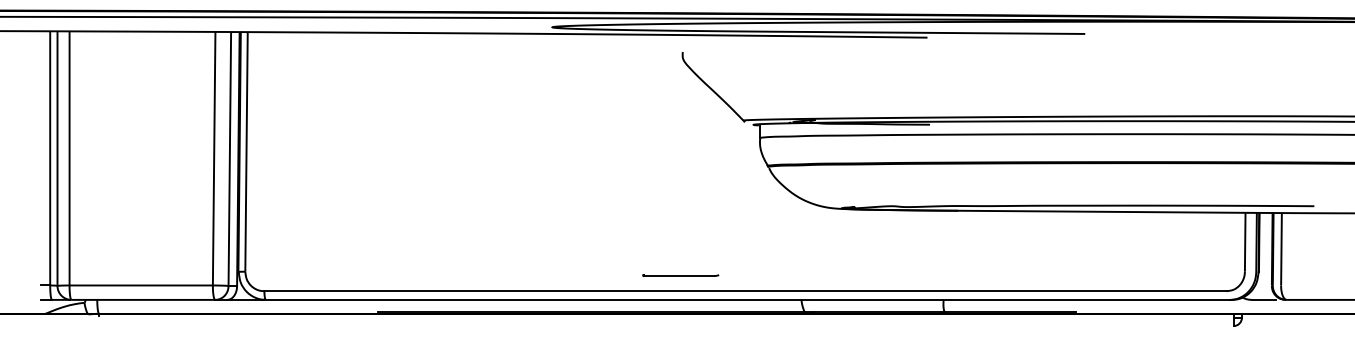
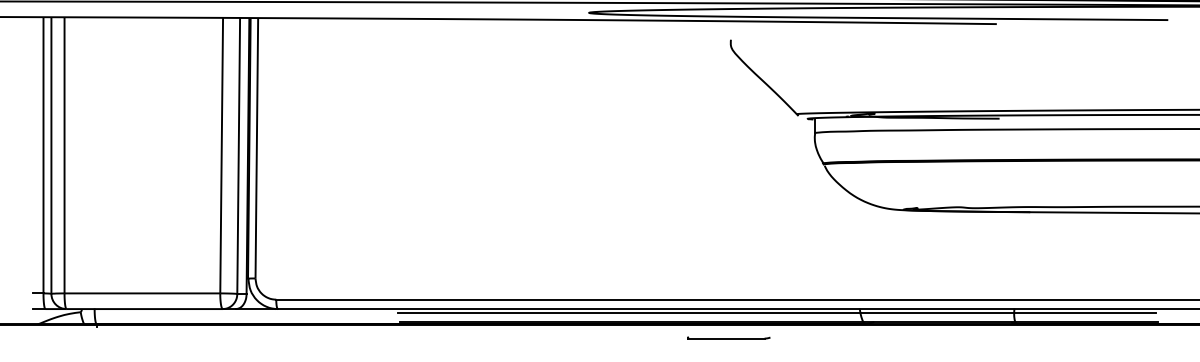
line: (680, 275) -> (728, 337), moved
line: (725, 303) -> (777, 312), added

